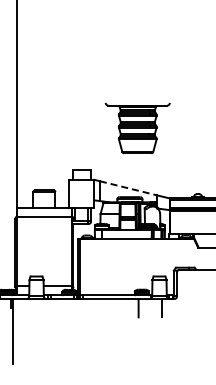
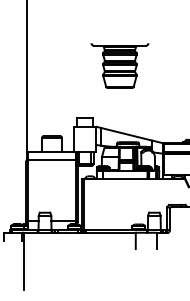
part: (137, 128) -> (119, 66), moved
line: (128, 188) -> (126, 134), dashed -> solid

